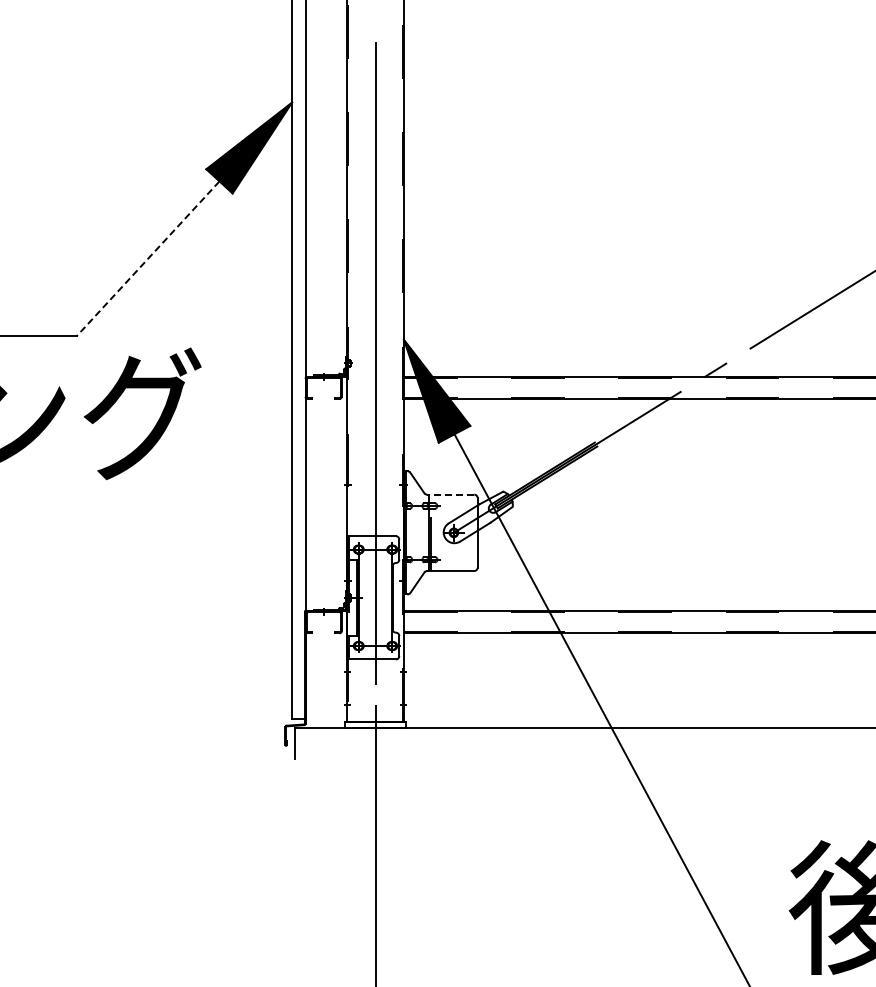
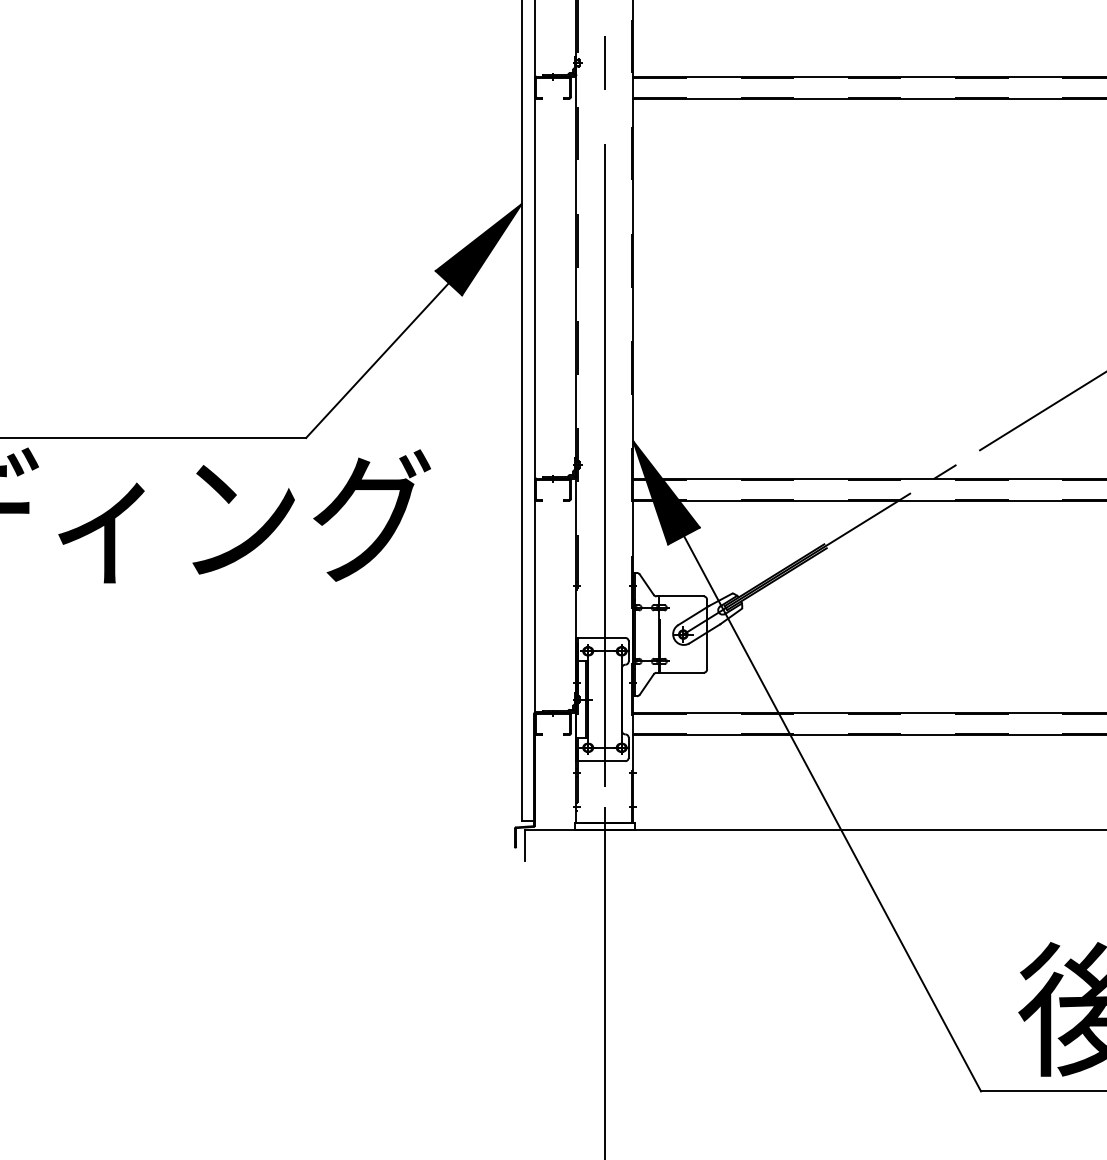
line: (148, 258) -> (377, 360), dashed -> solid
line: (451, 494) -> (680, 596), dashed -> solid

